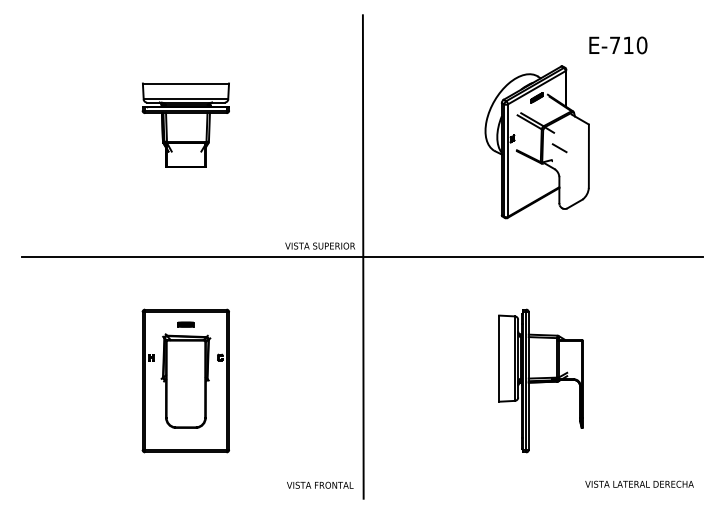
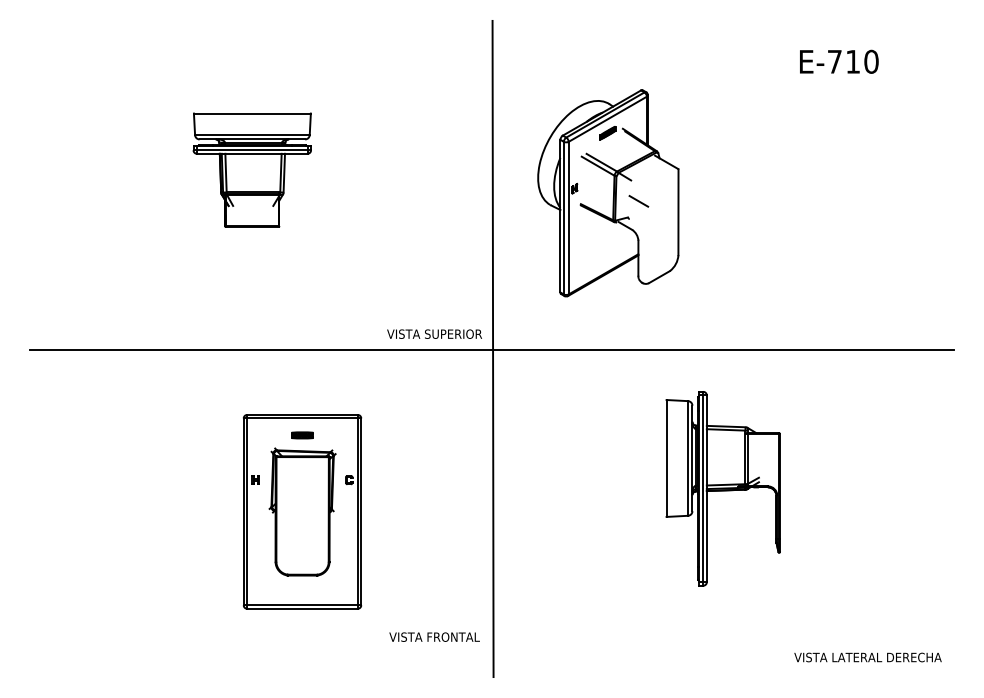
part: (536, 142) -> (607, 193), moved
part: (185, 380) -> (301, 511), moved
part: (540, 380) -> (722, 488), moved
text: (320, 484) -> (434, 636), moved

